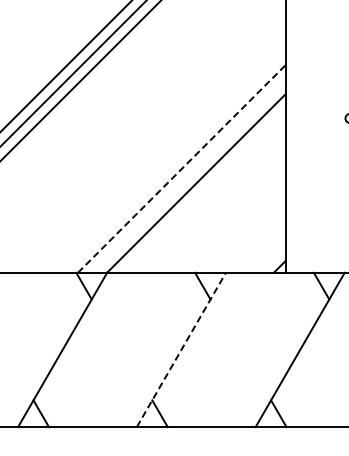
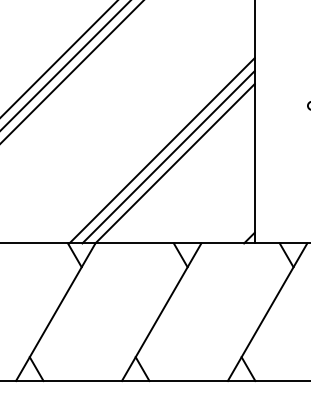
line: (181, 168) -> (161, 150), dashed -> solid
line: (188, 175) -> (167, 156), added
line: (181, 349) -> (161, 311), dashed -> solid

